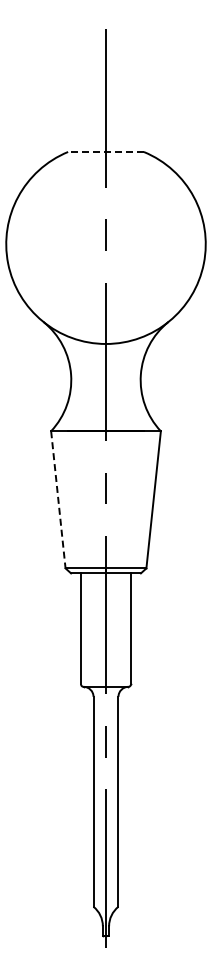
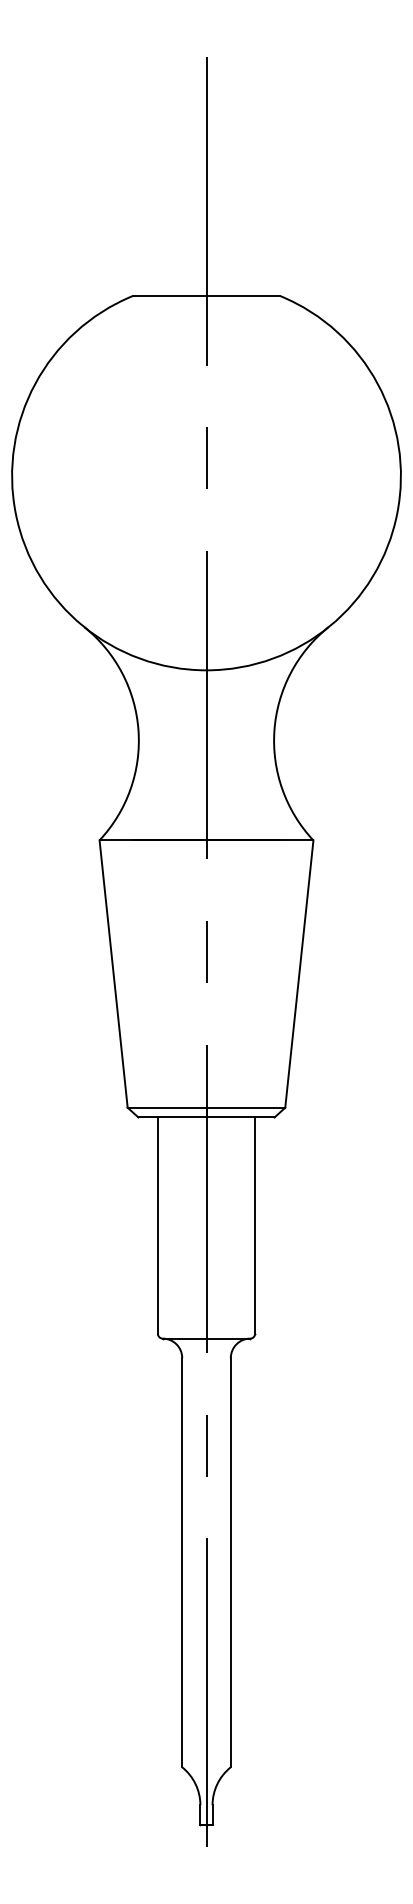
line: (106, 151) -> (207, 295), dashed -> solid
line: (58, 499) -> (113, 973), dashed -> solid

